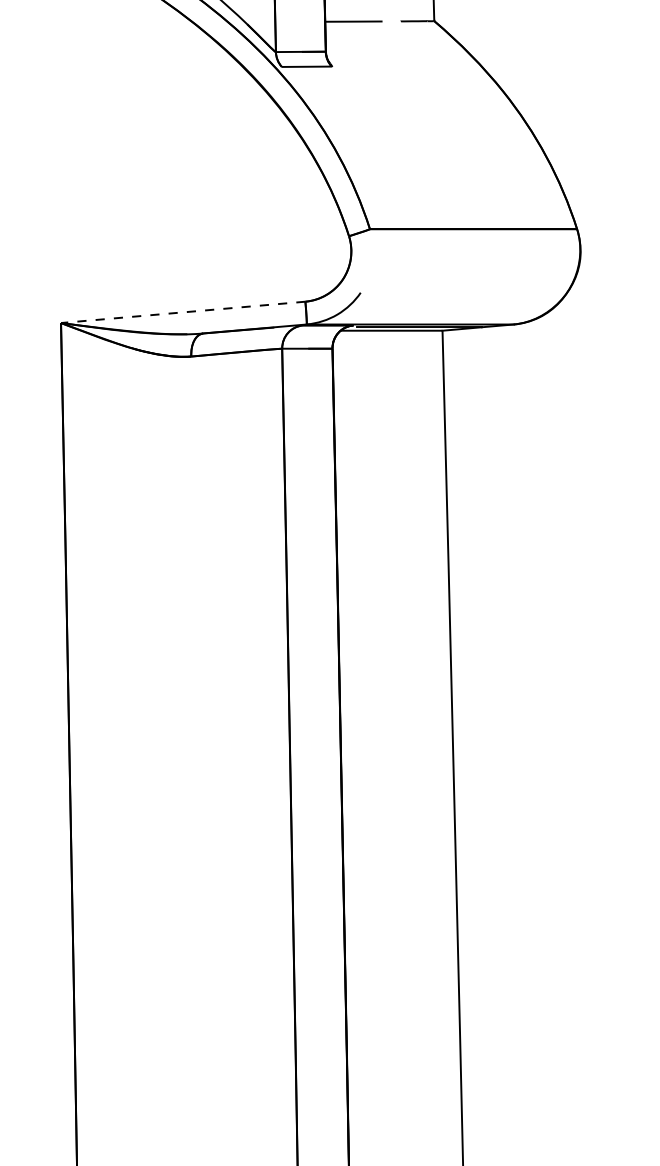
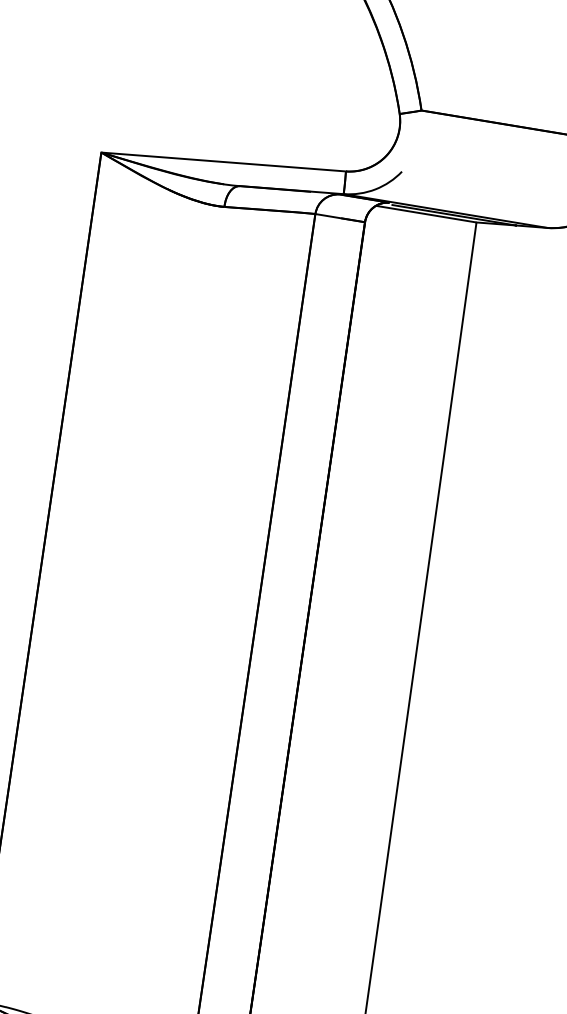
line: (183, 312) -> (223, 162), dashed -> solid

